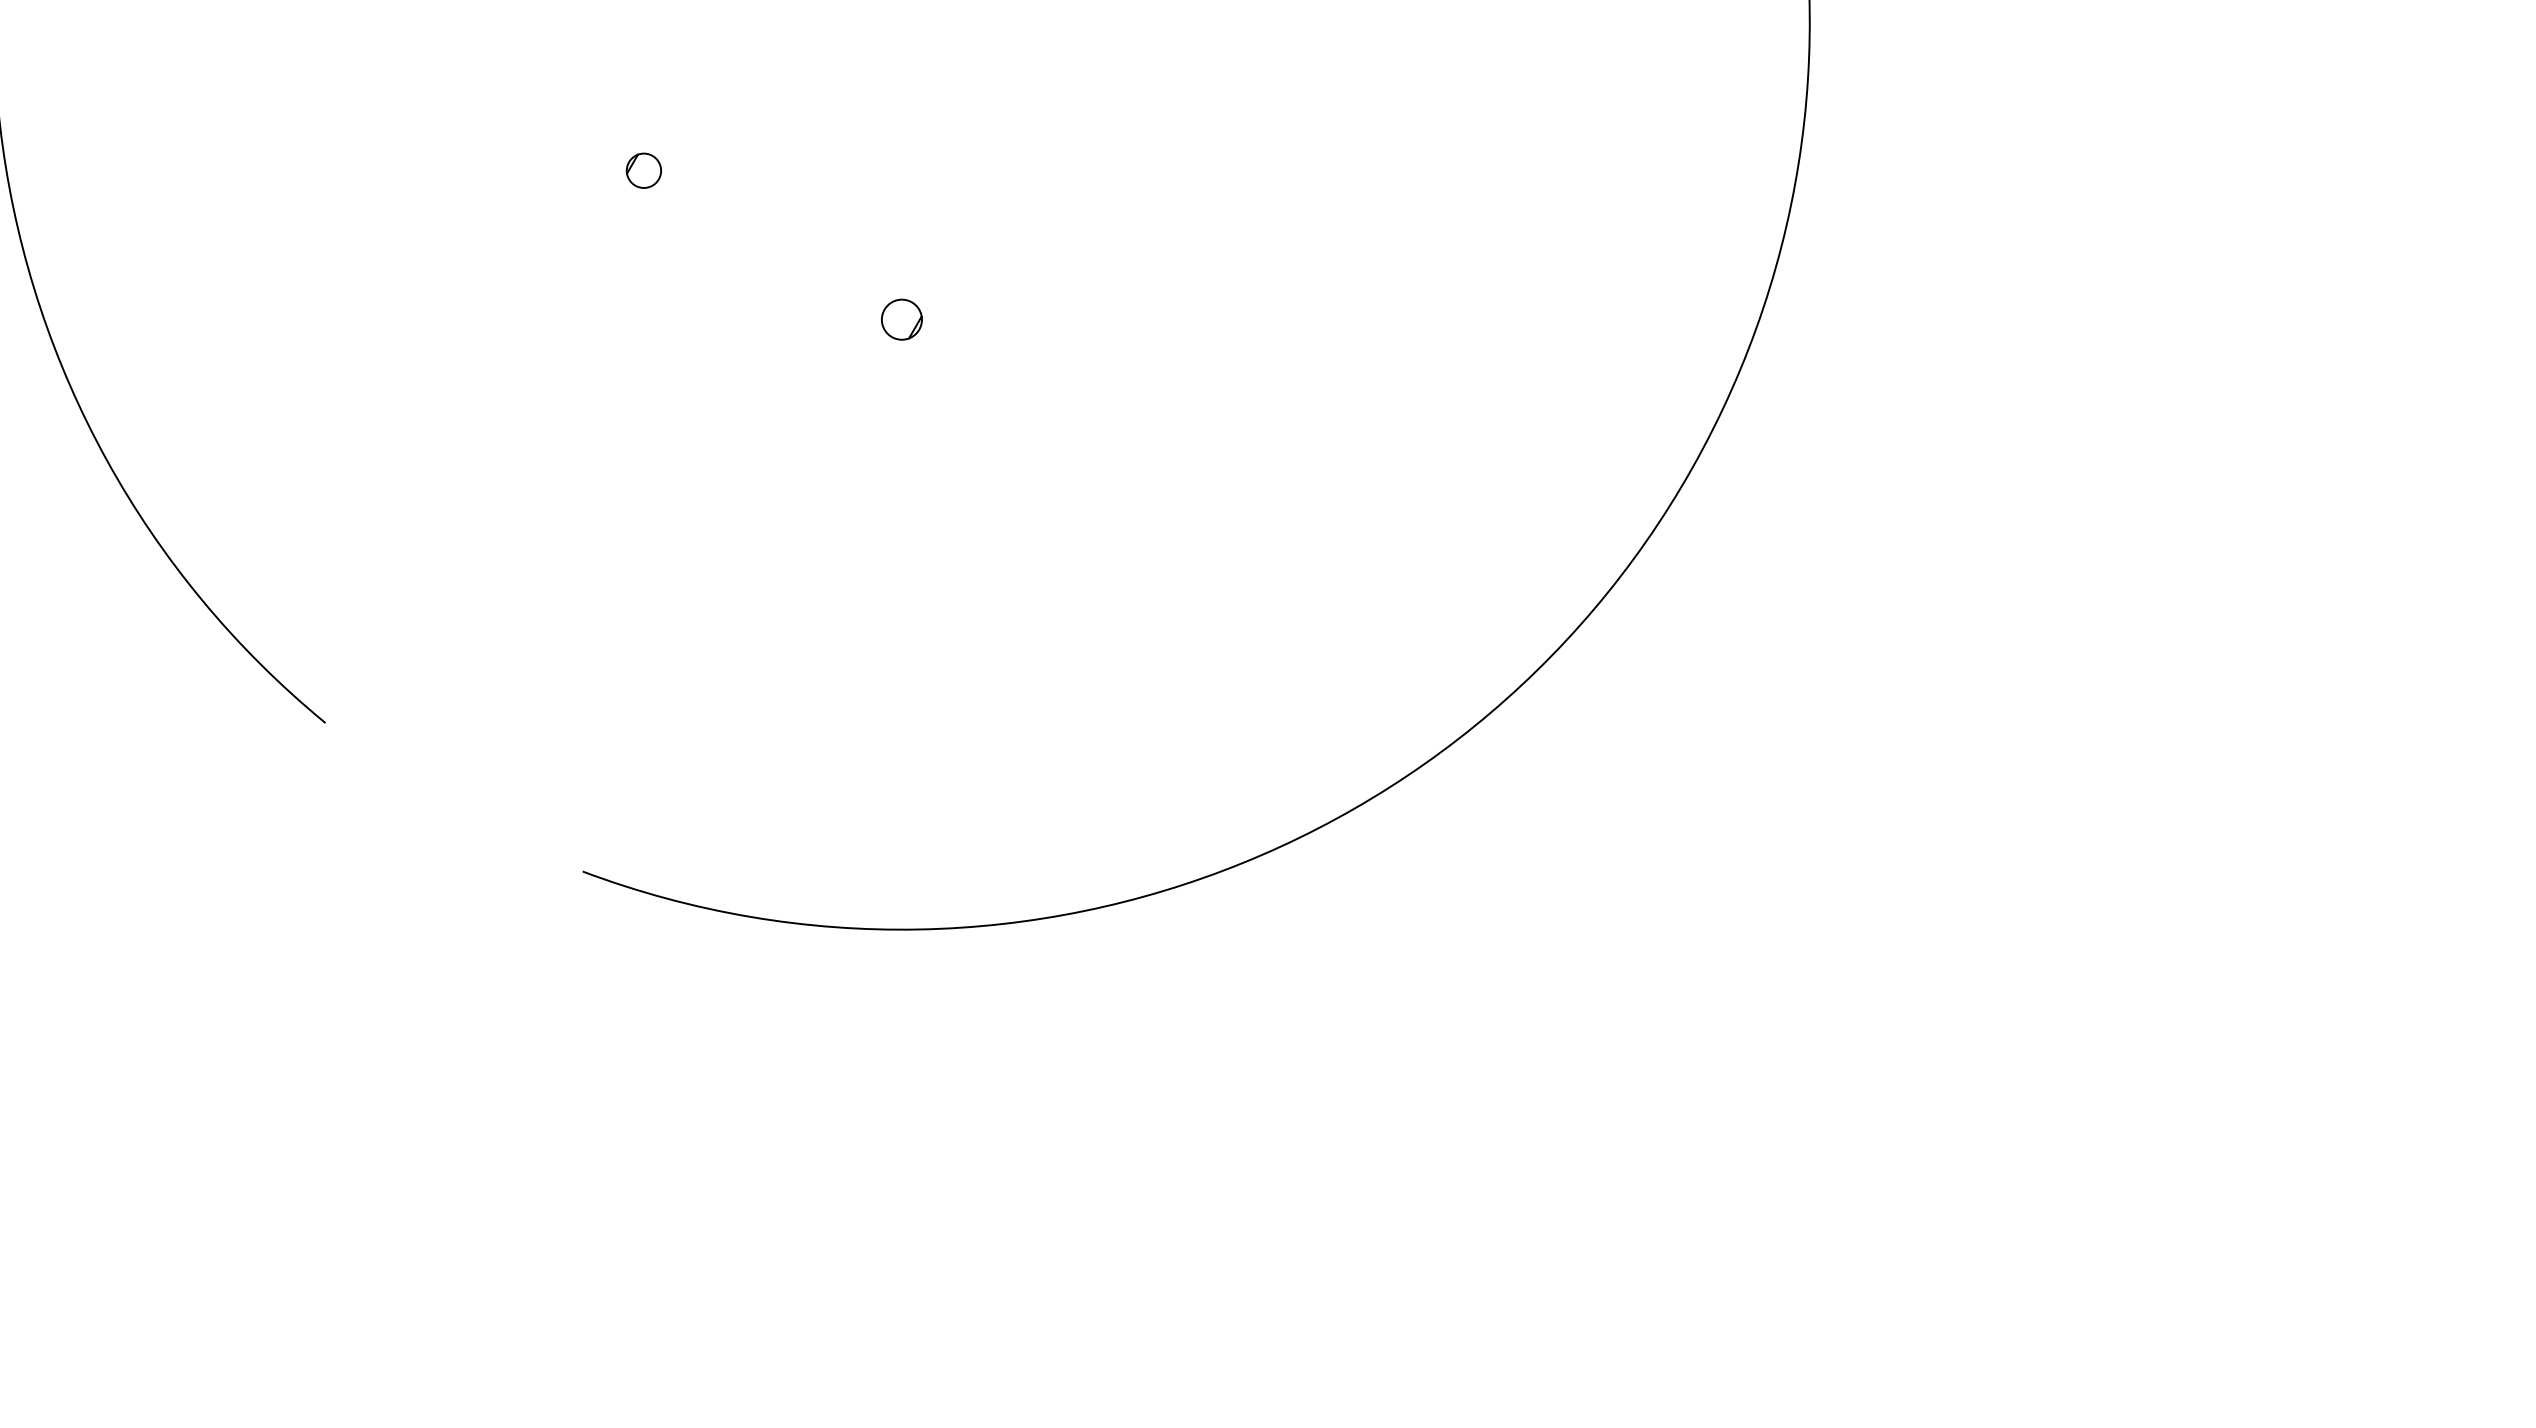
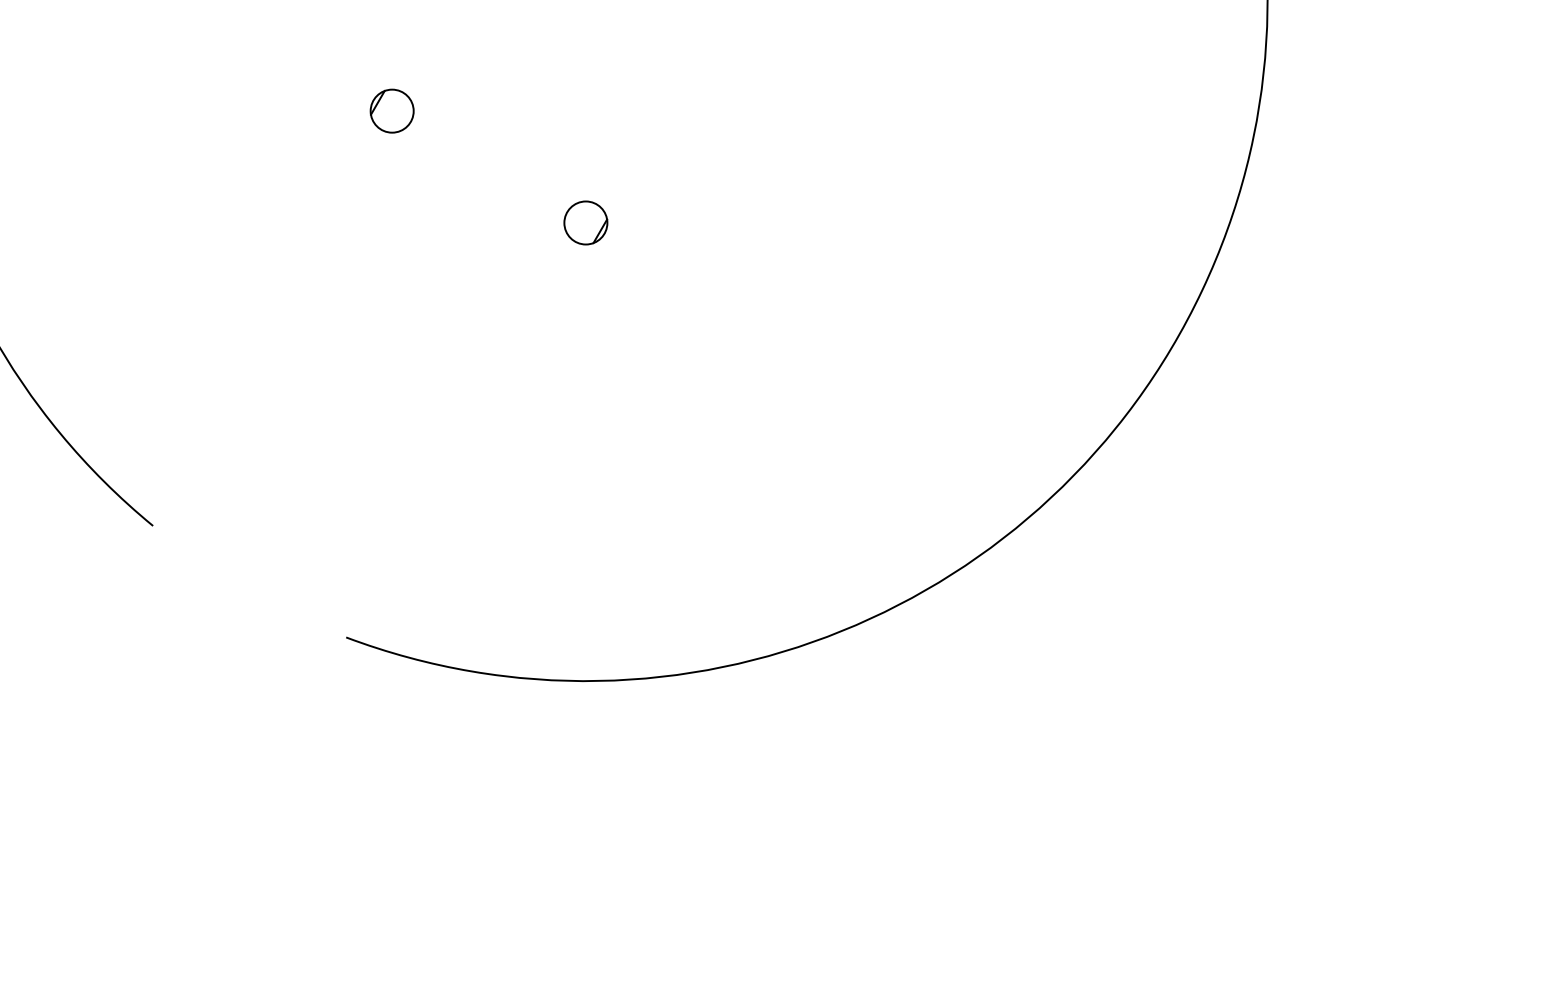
part: (643, 170) -> (391, 111), size x1.67
part: (901, 319) -> (585, 222), size x1.43

